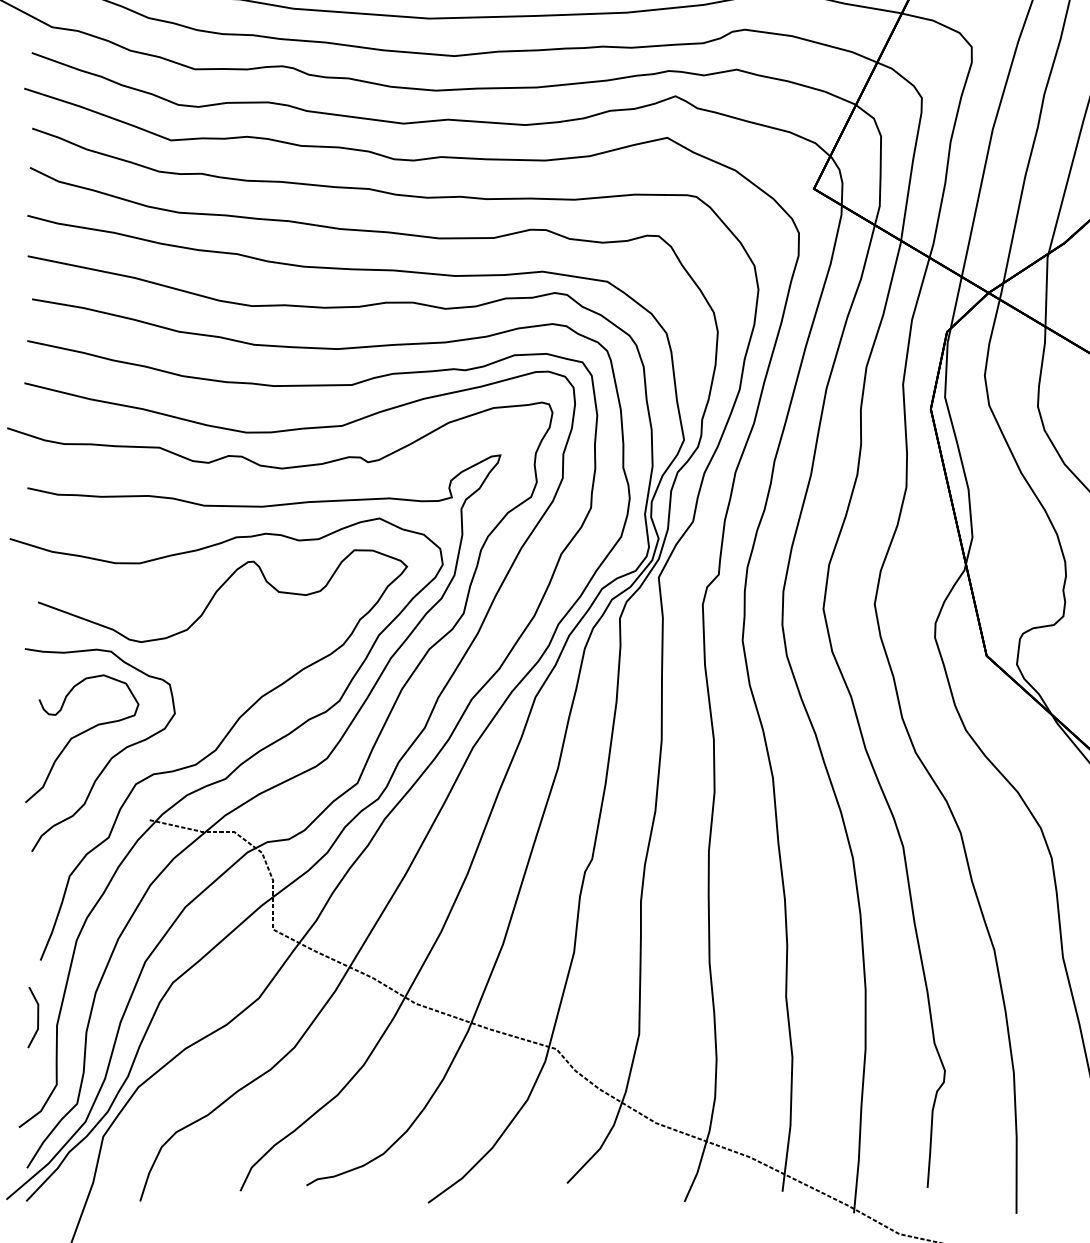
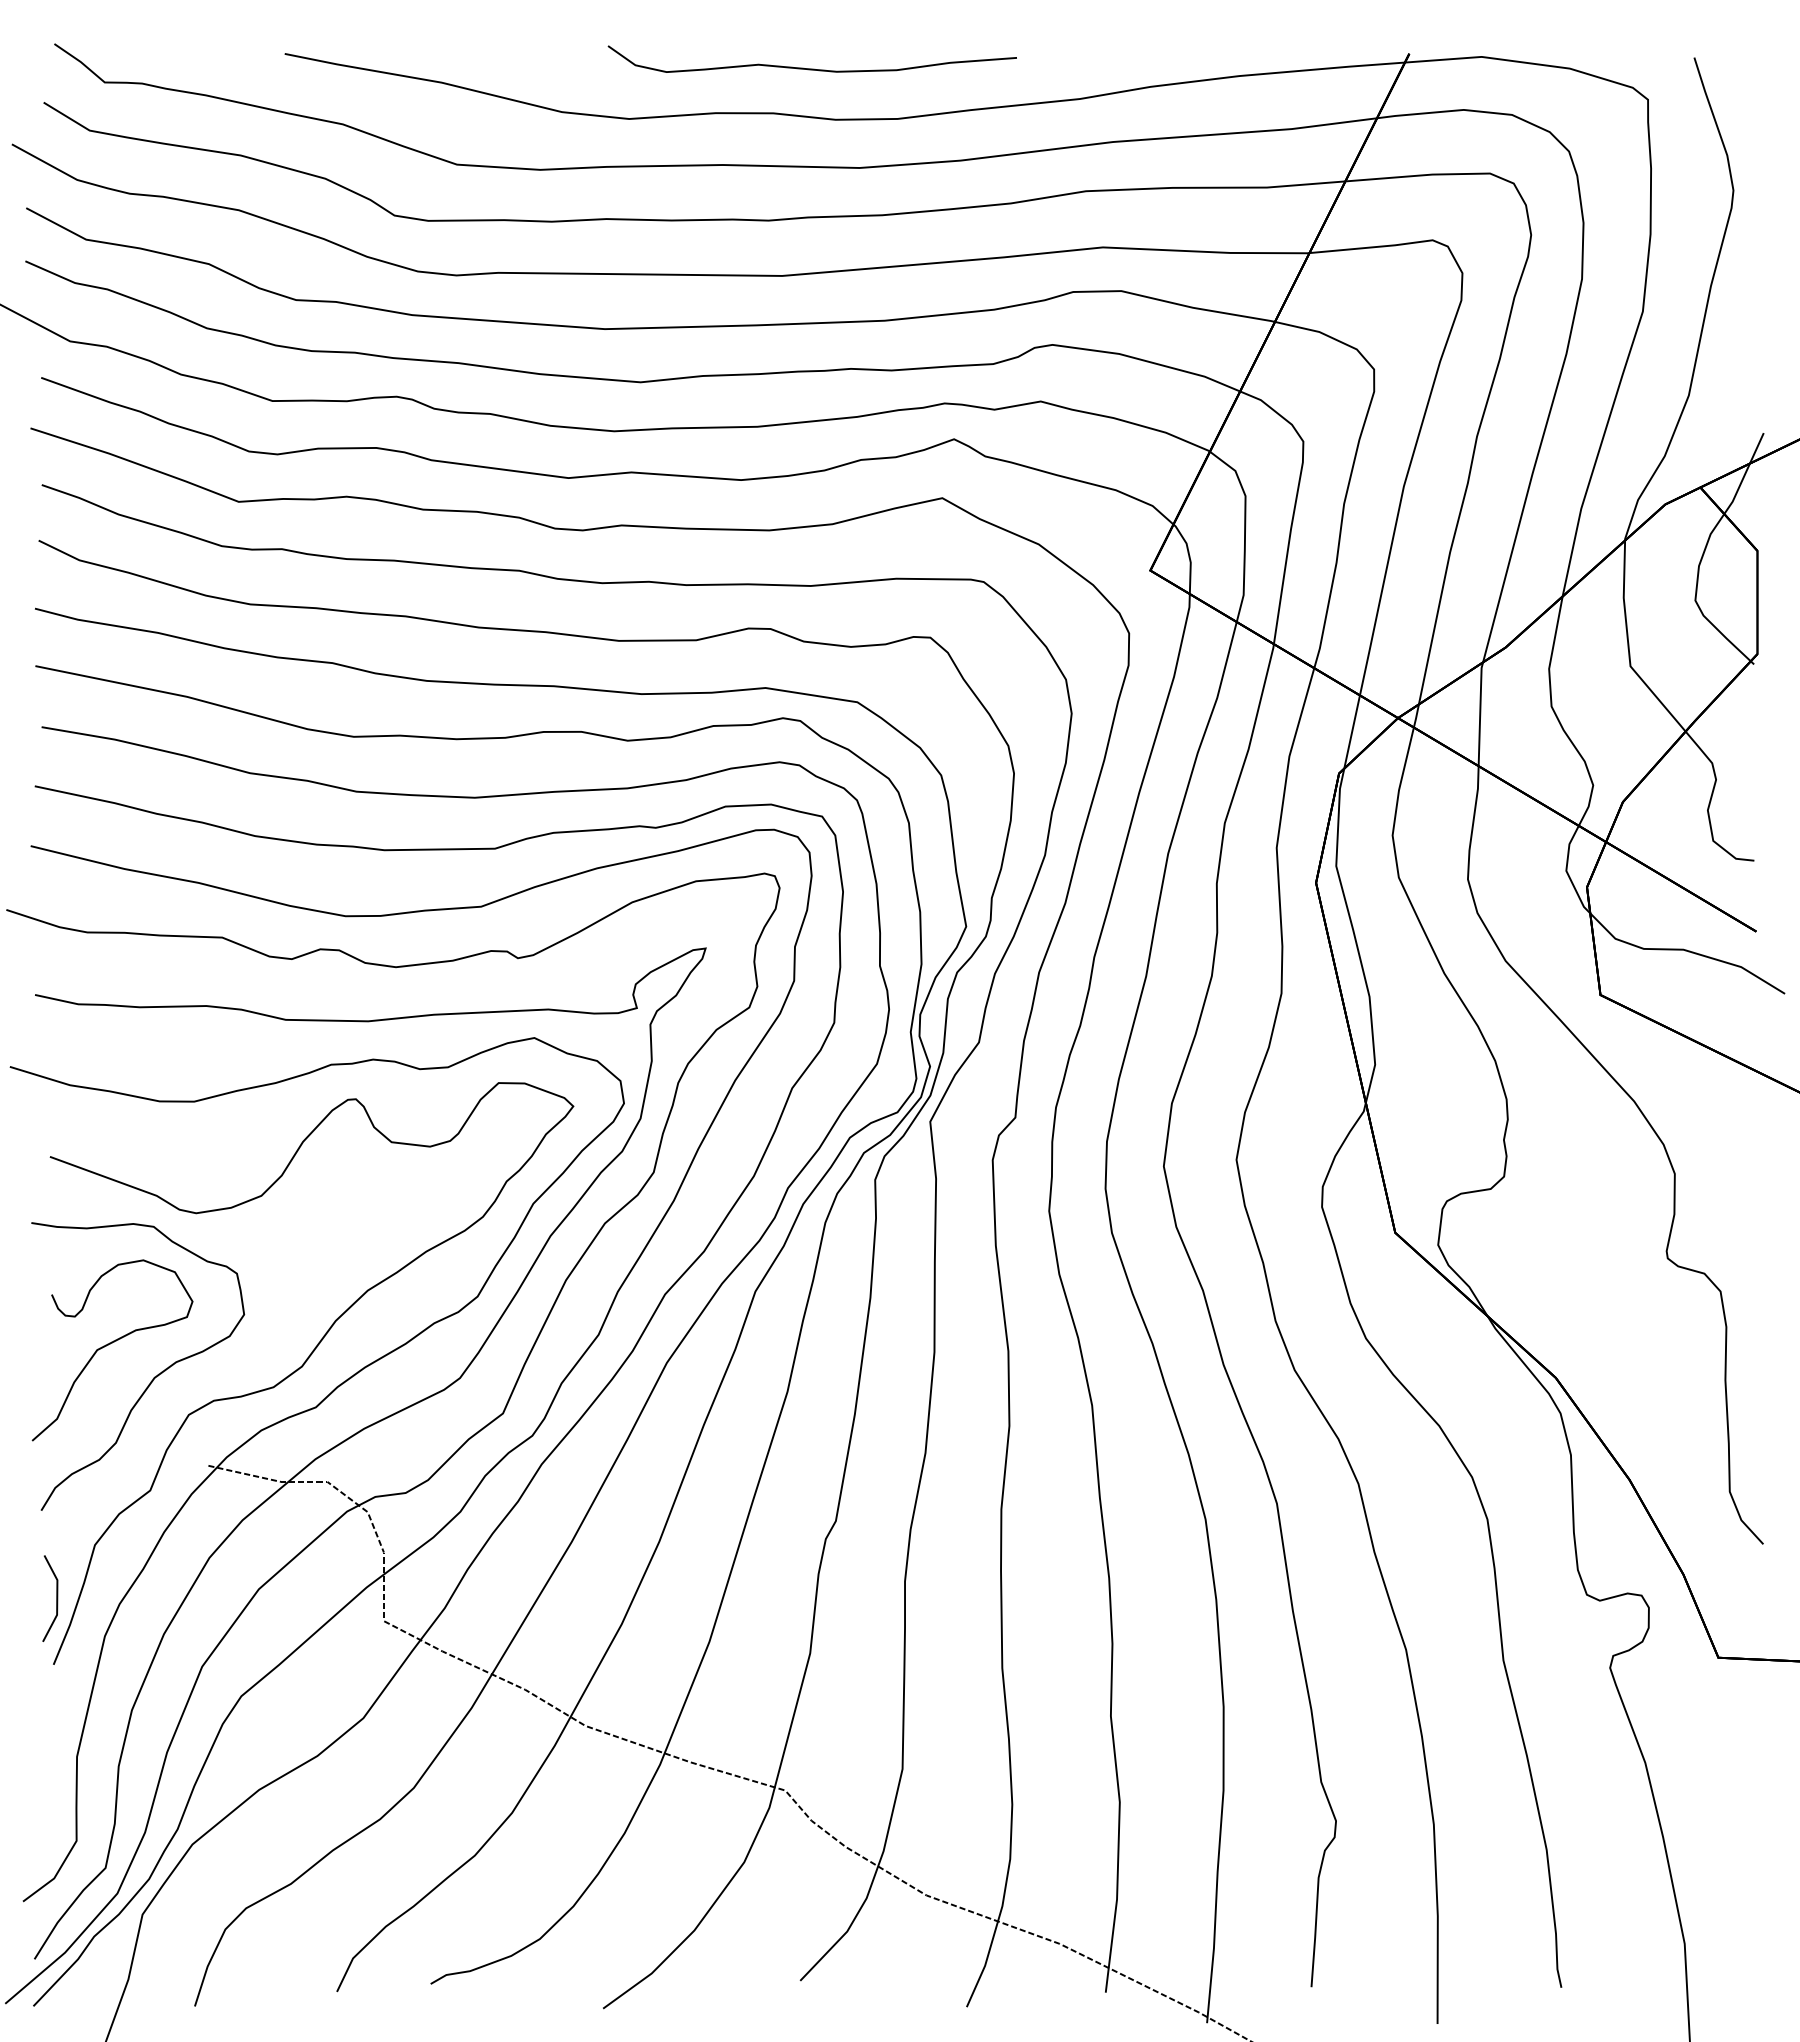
line: (37, 1017) -> (56, 1598), moved

